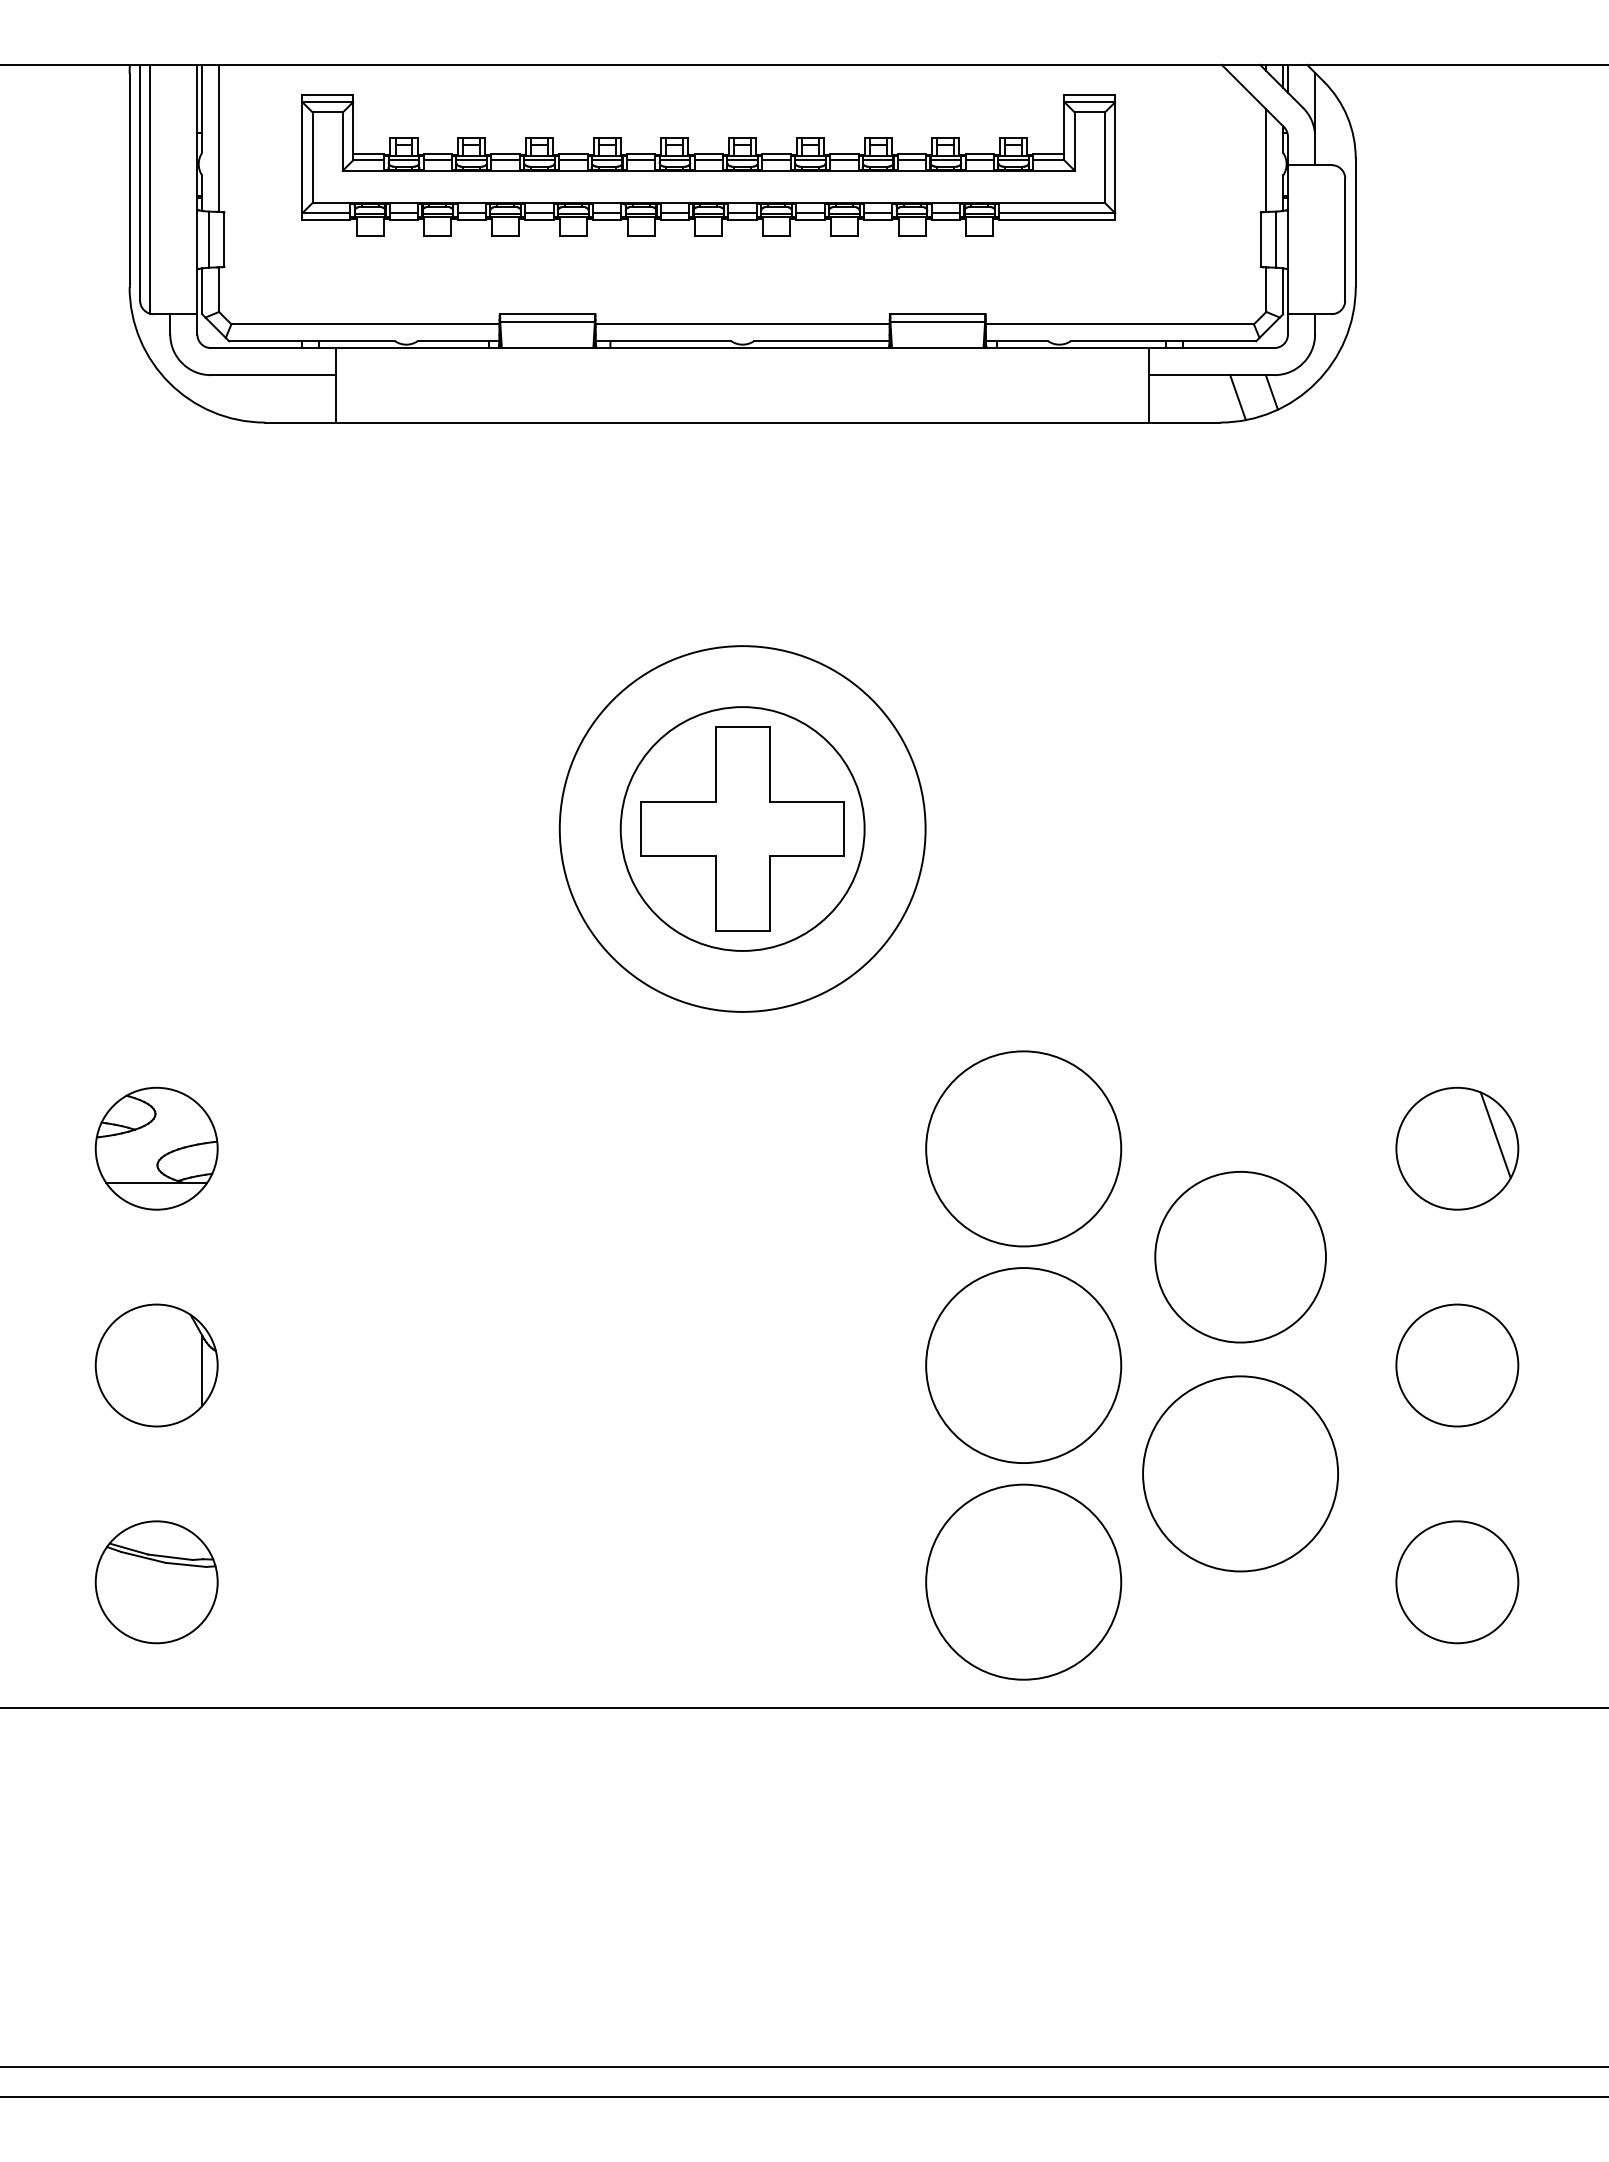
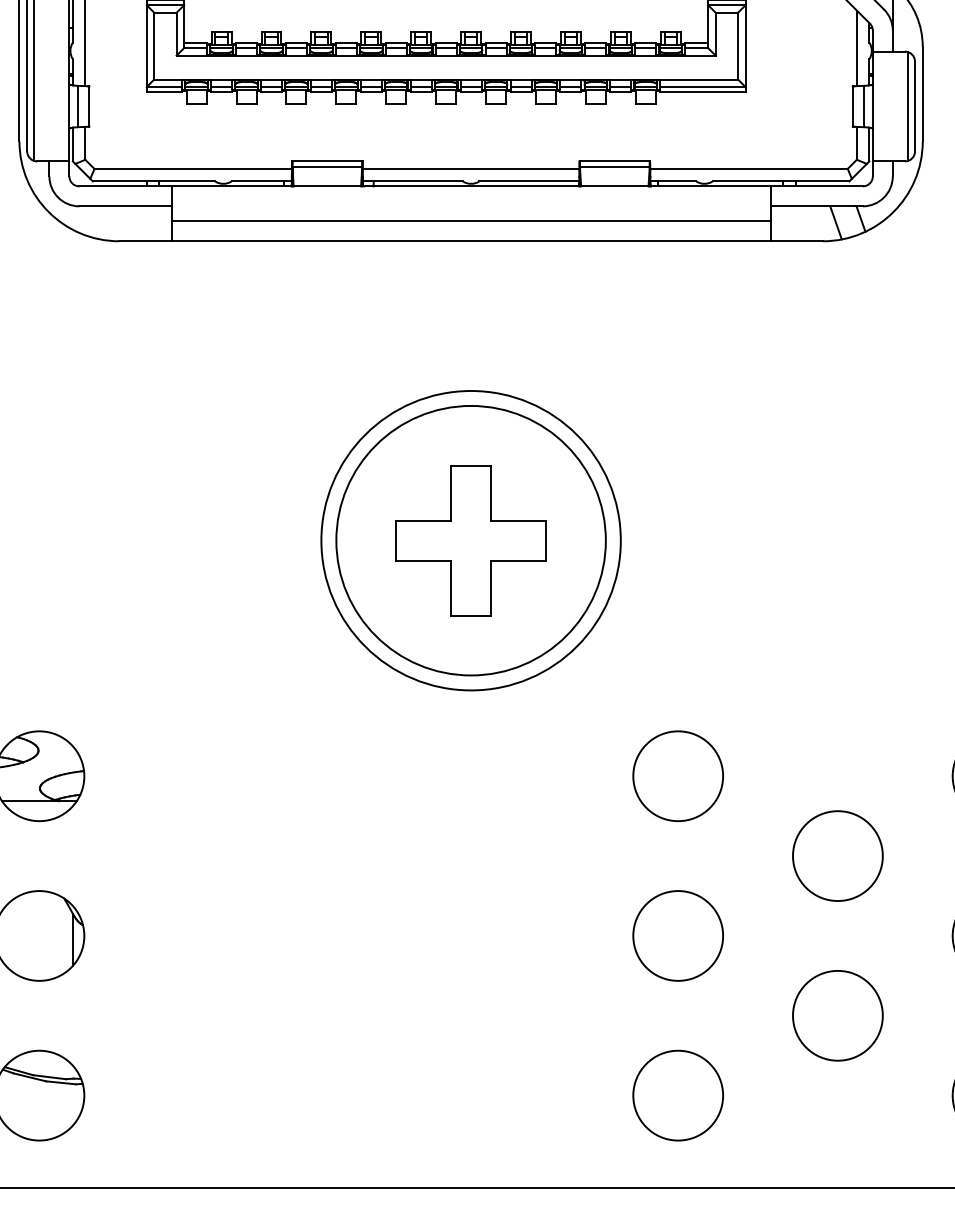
line: (1335, 239) -> (907, 106), added
line: (742, 395) -> (470, 221), added
circle: (742, 828) -> (470, 540), size x1.67
circle: (1023, 1148) -> (677, 776), size x0.62
circle: (1240, 1256) -> (837, 855), size x0.71
circle: (1023, 1365) -> (677, 935), size x0.62
circle: (1240, 1473) -> (837, 1015), size x0.62
circle: (1023, 1582) -> (677, 1095), size x0.62

